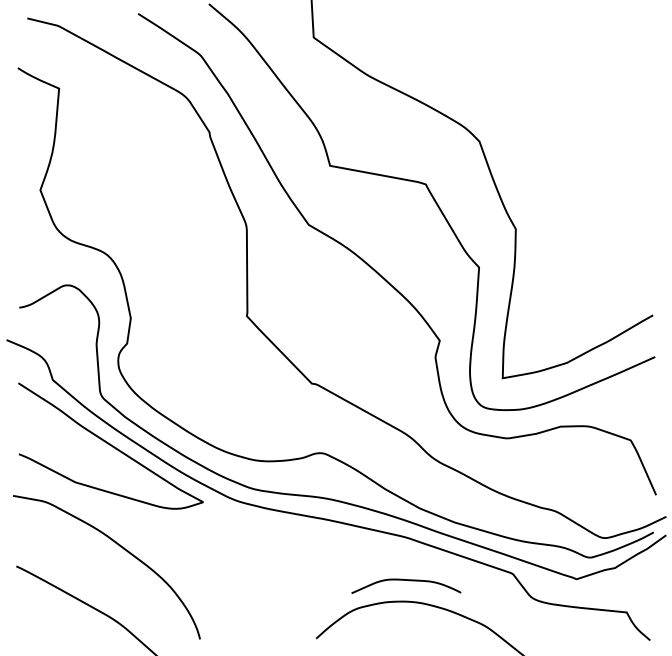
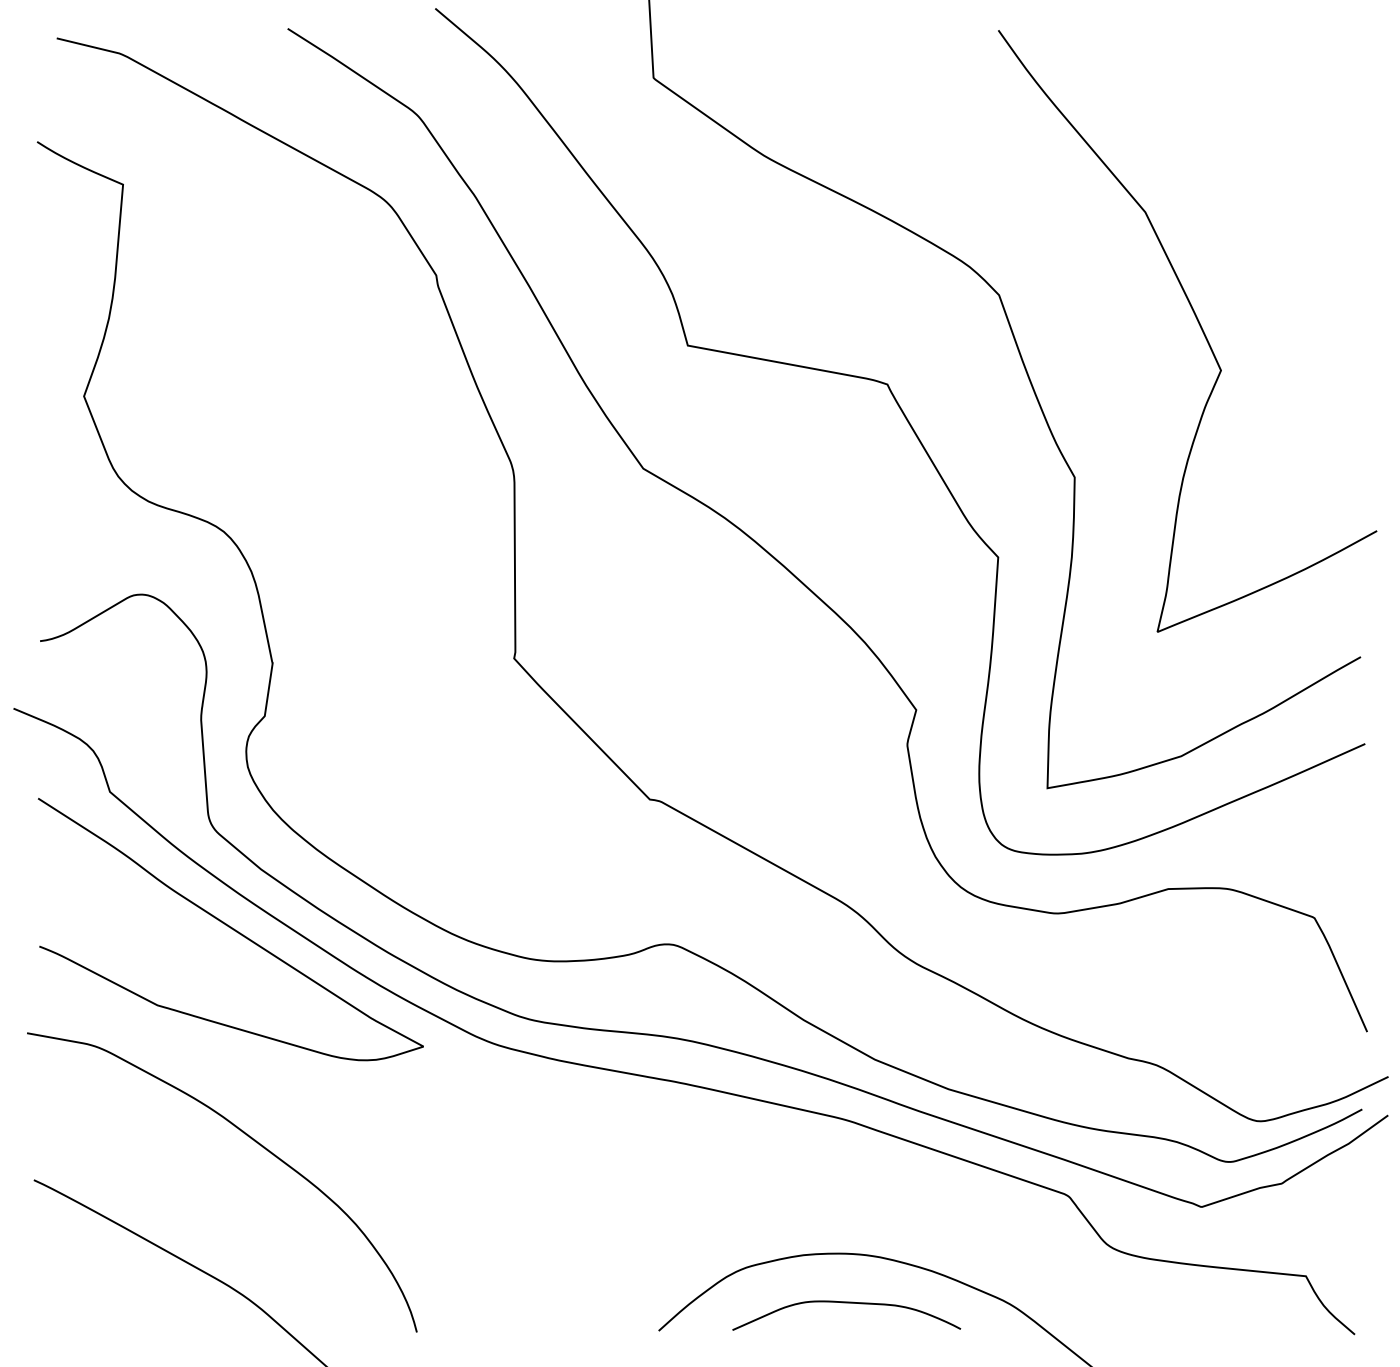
curve: (574, 155) -> (1196, 324), added
curve: (406, 580) -> (846, 1303), moved

